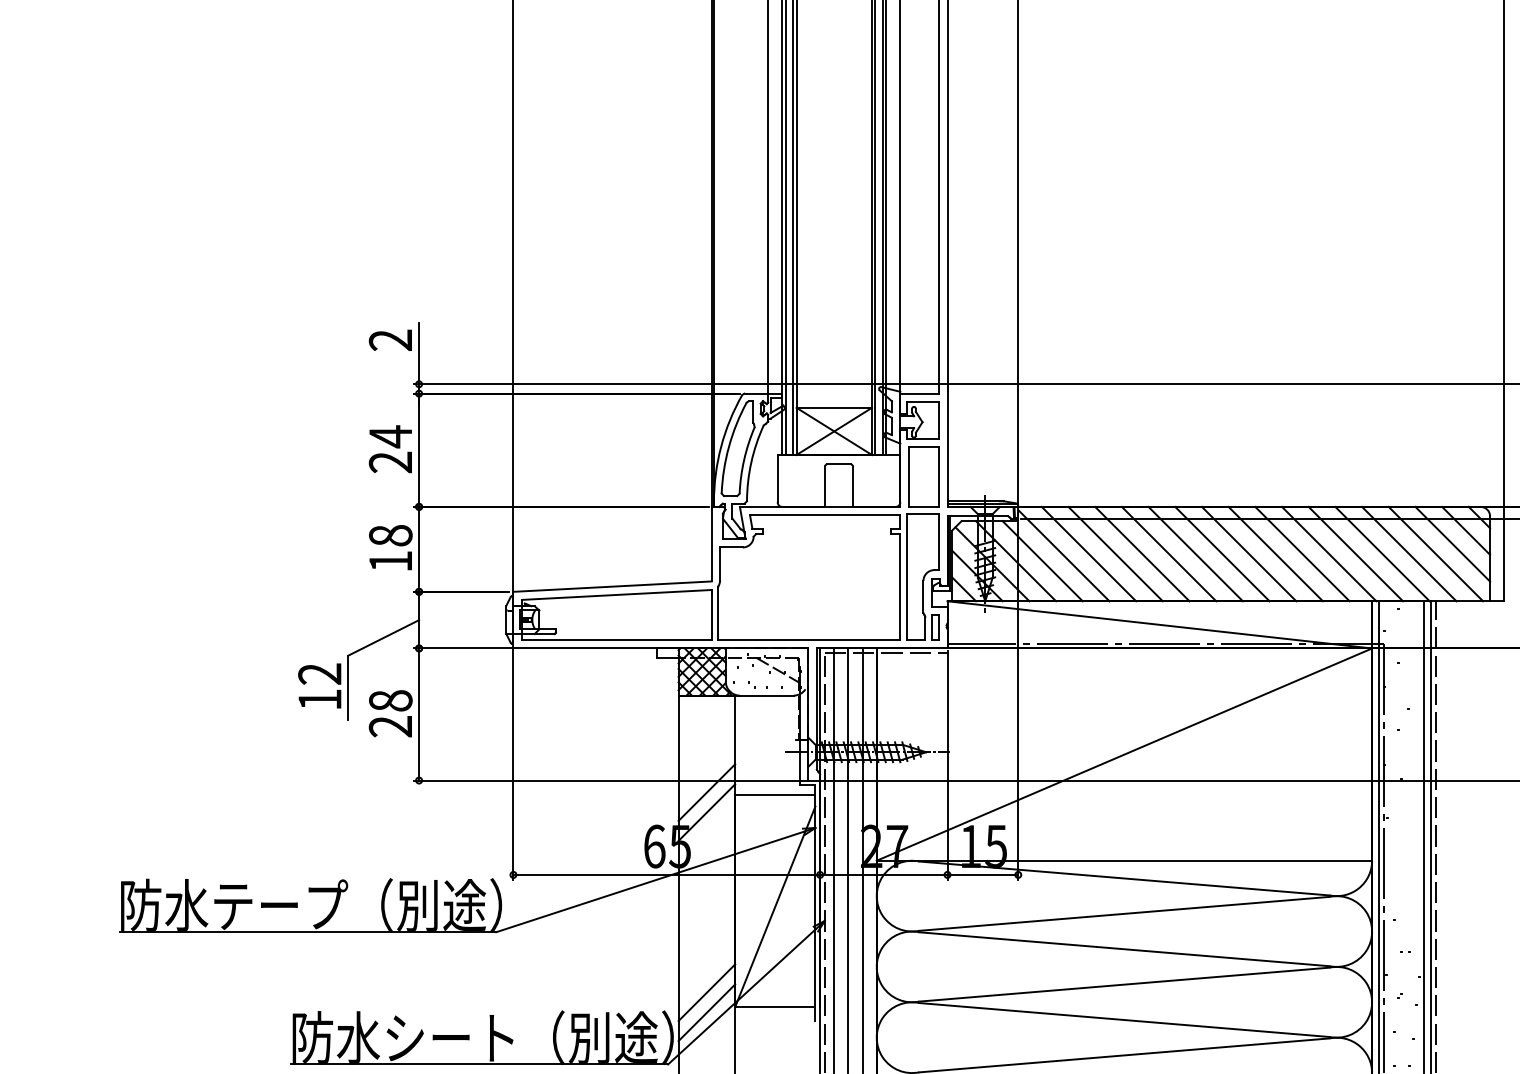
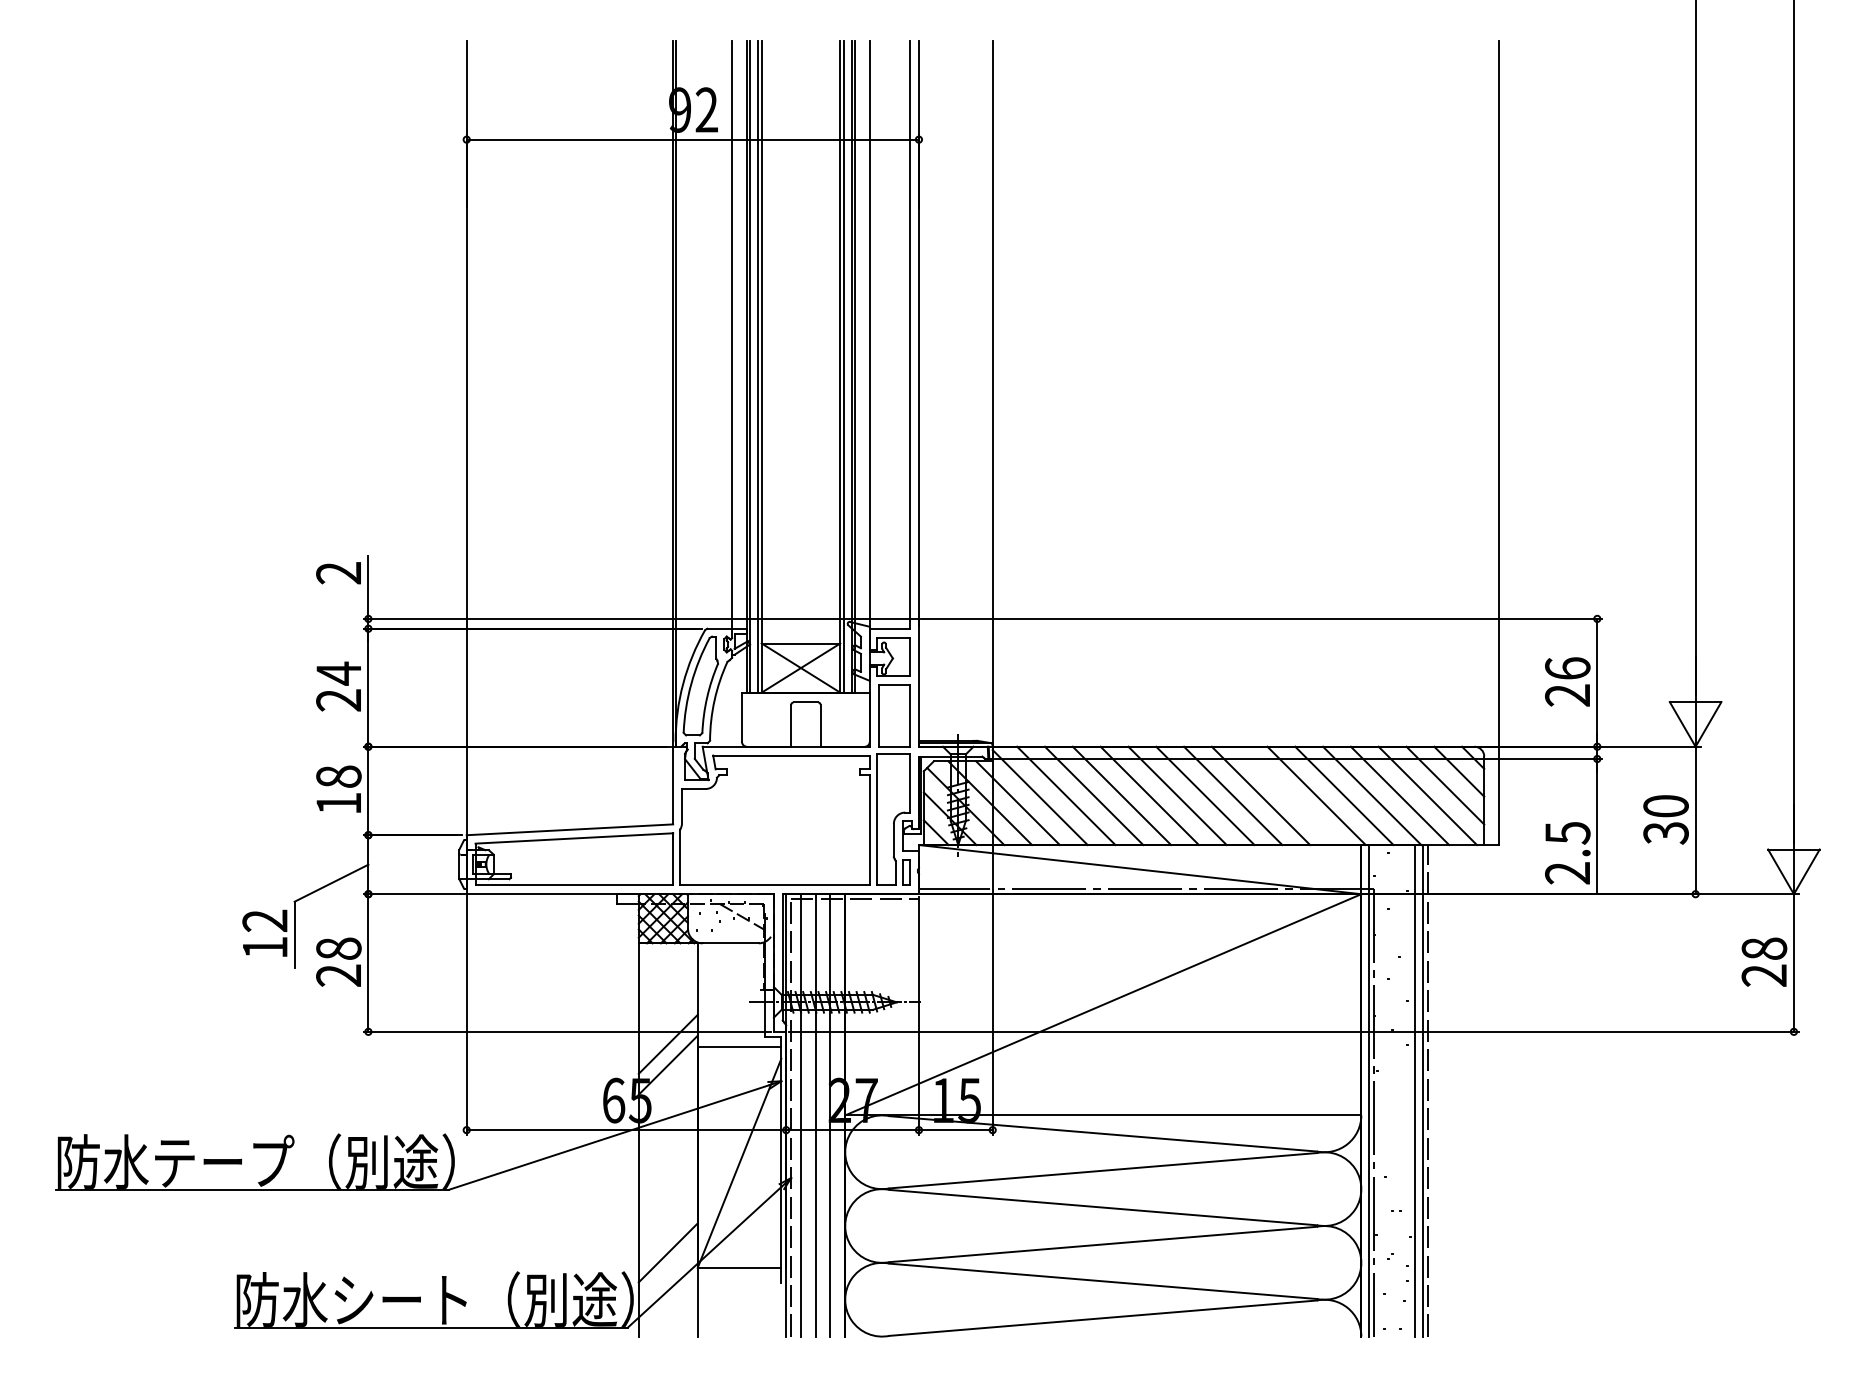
line: (1302, 553) -> (1288, 795), removed
line: (706, 1012) -> (667, 1273), removed

